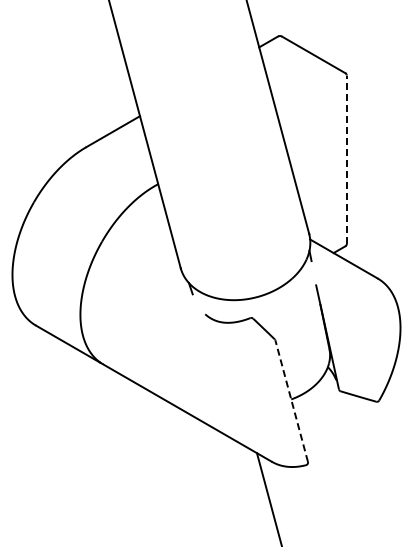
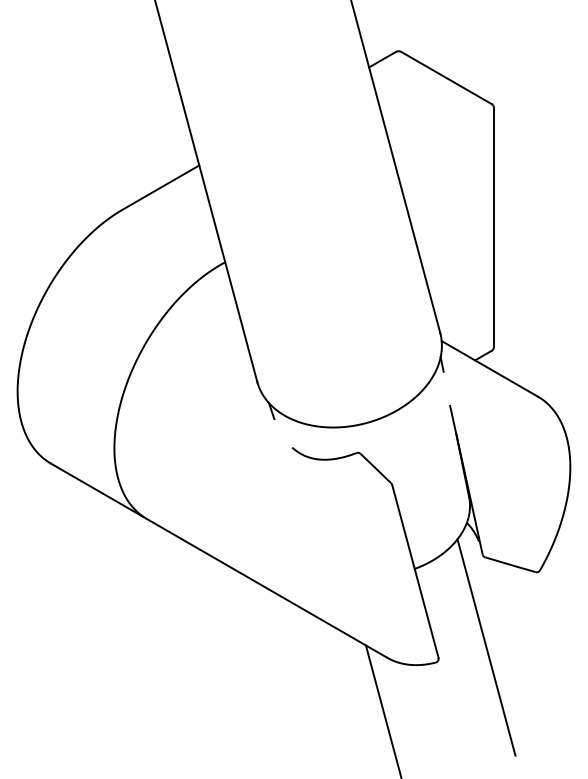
line: (346, 159) -> (493, 227), dashed -> solid
line: (291, 401) -> (415, 571), dashed -> solid
line: (341, 454) -> (486, 647), added

